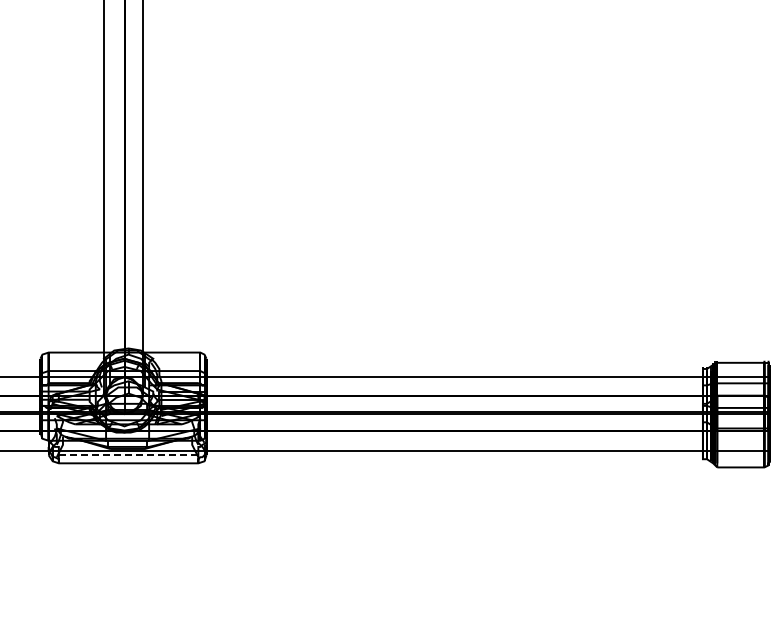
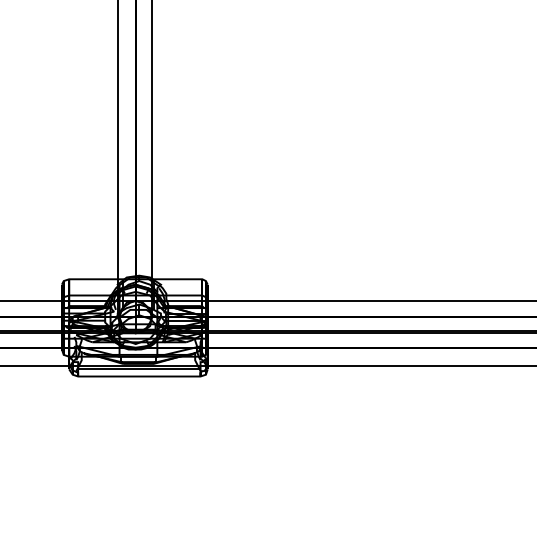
line: (128, 455) -> (139, 369), dashed -> solid

